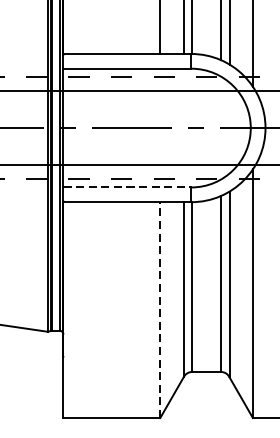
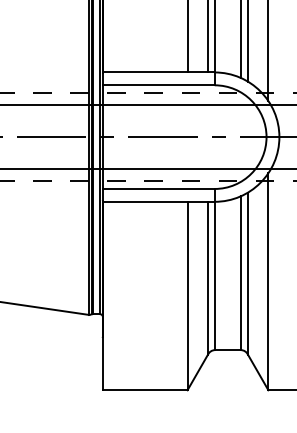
line: (127, 186) -> (158, 188), dashed -> solid
line: (160, 309) -> (187, 295), dashed -> solid

